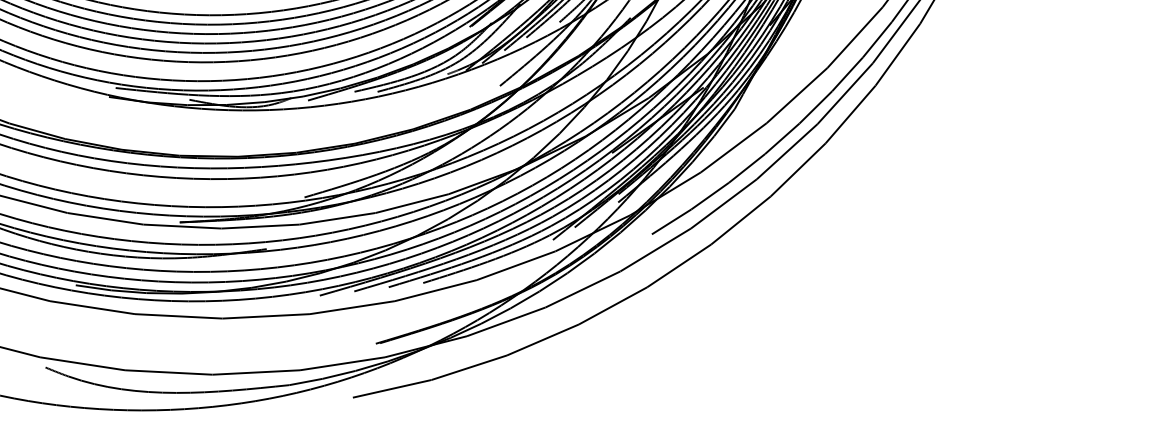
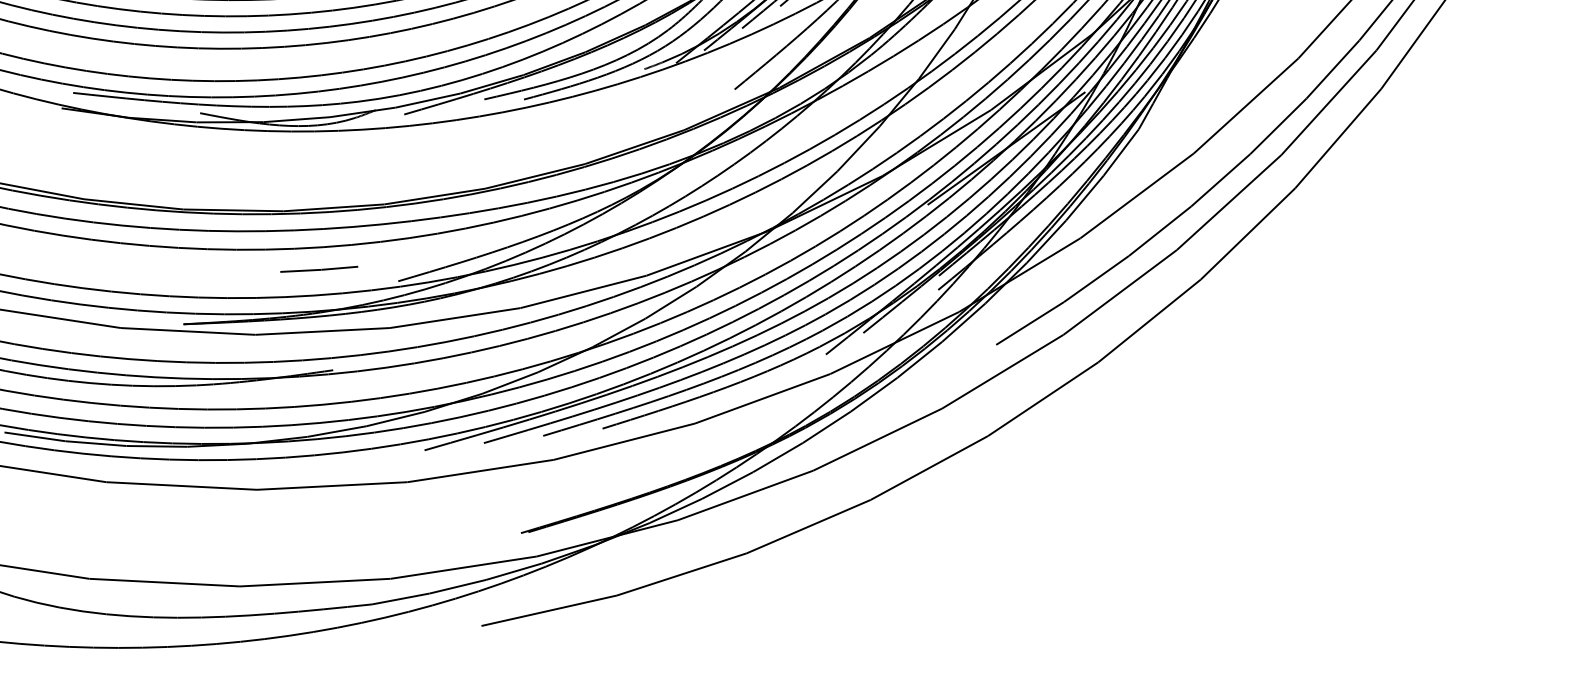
line: (258, 190) -> (319, 269), added

